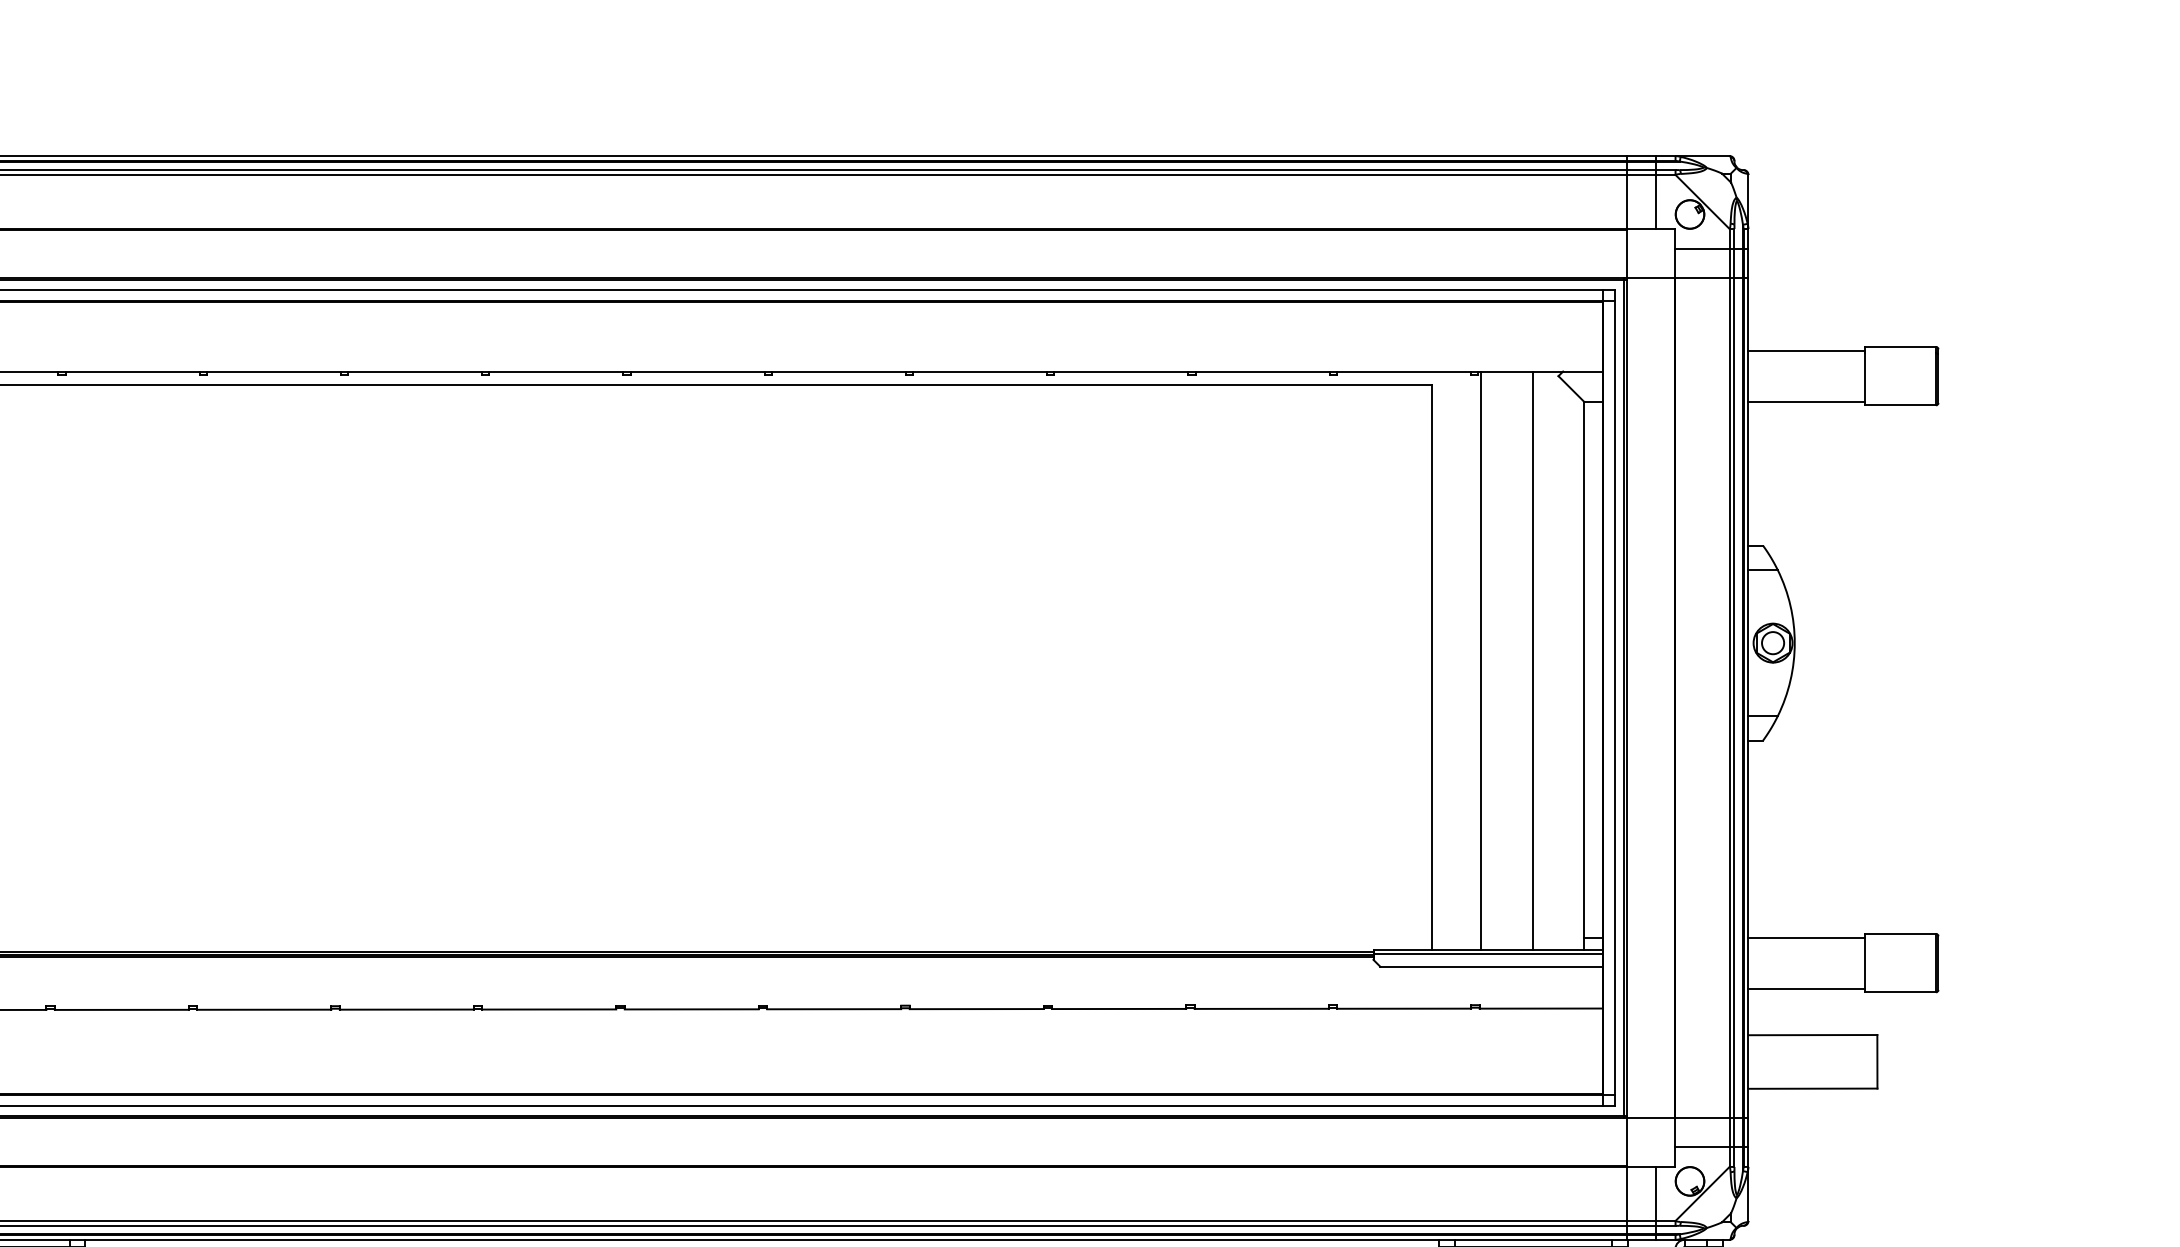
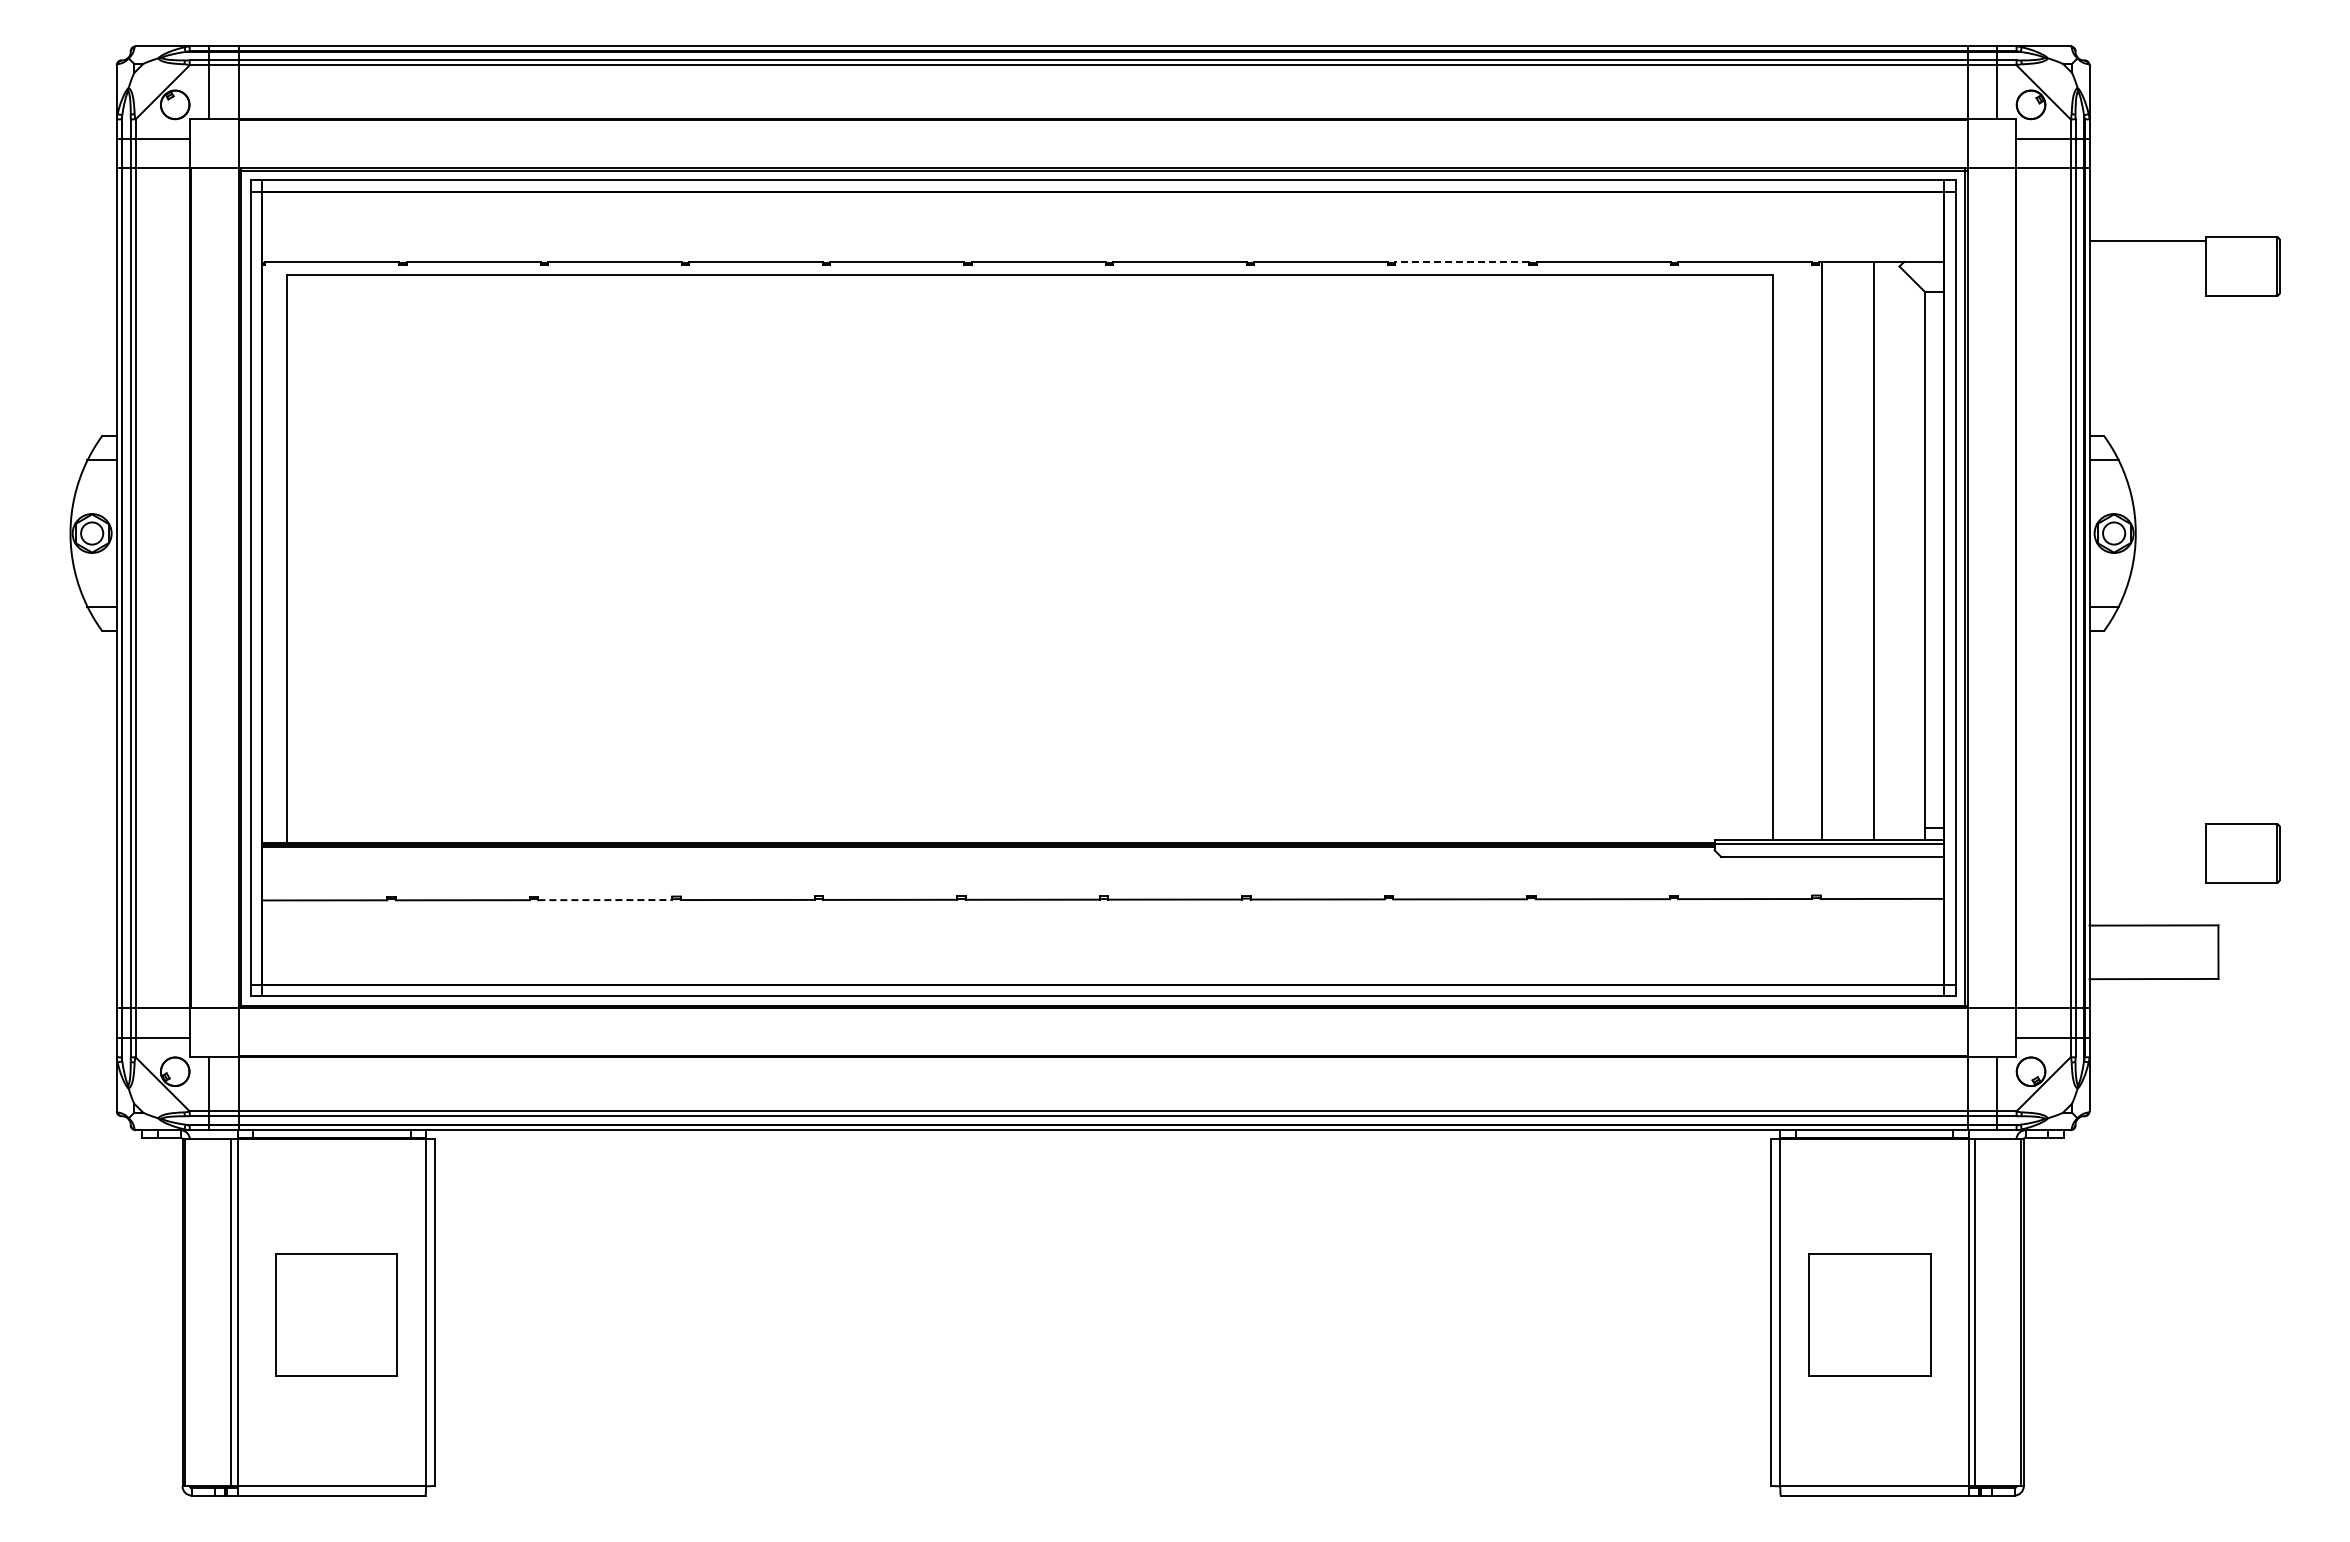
line: (1121, 371) -> (1462, 261), solid -> dashed
line: (1806, 402) -> (2147, 292), removed
line: (1806, 937) -> (2147, 827), removed
line: (1806, 989) -> (2147, 879), removed
line: (264, 1010) -> (605, 900), solid -> dashed

